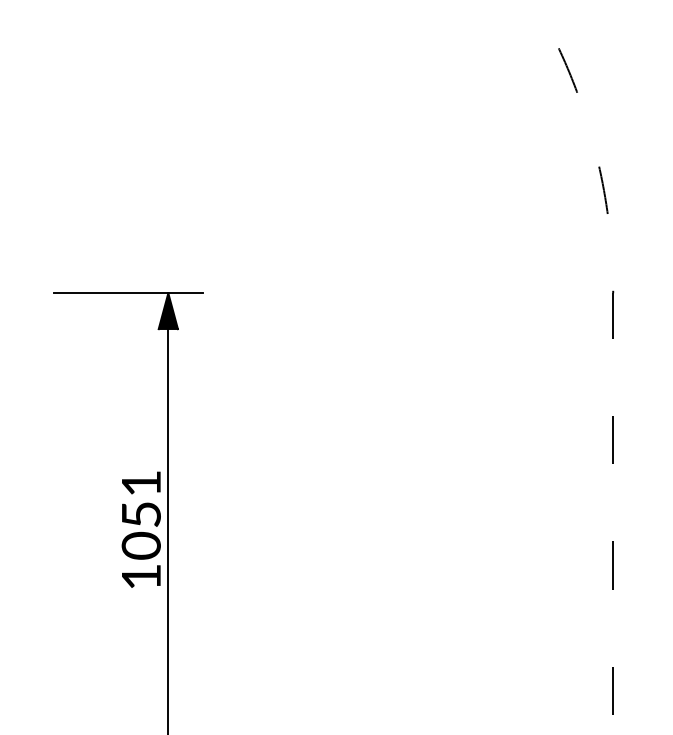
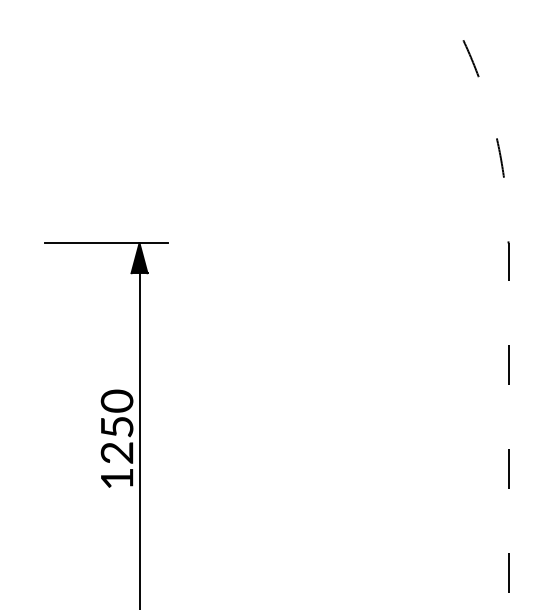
text: (140, 513) -> (116, 426), 1051 -> 1250

